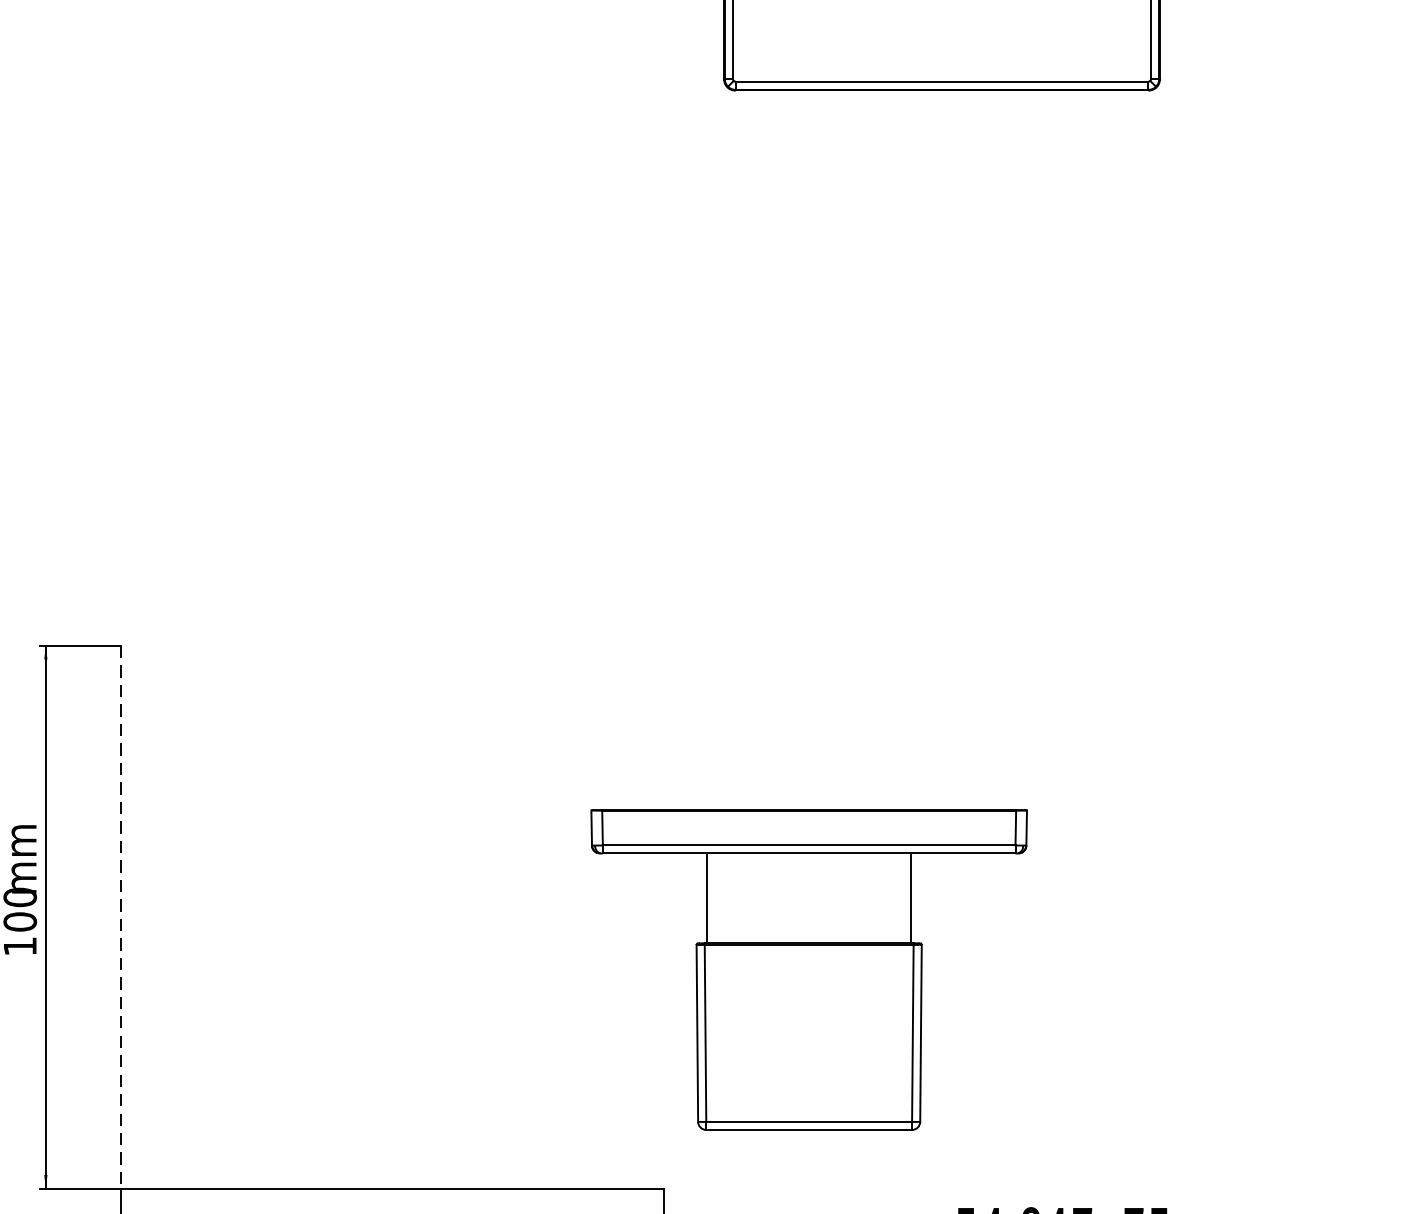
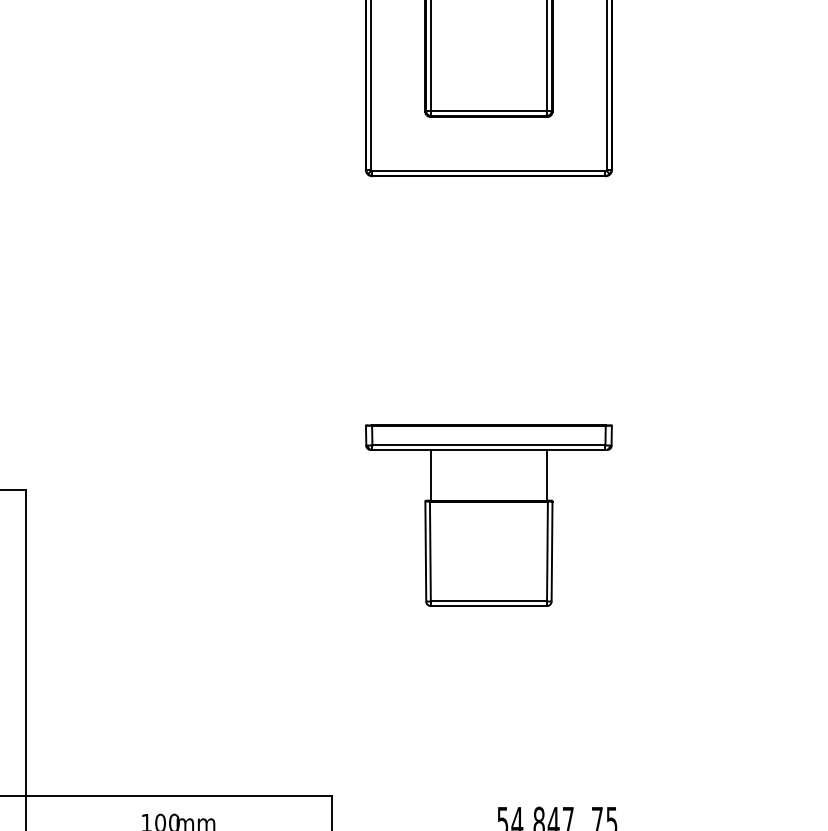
line: (121, 918) -> (25, 643), dashed -> solid
part: (808, 969) -> (488, 515), moved

